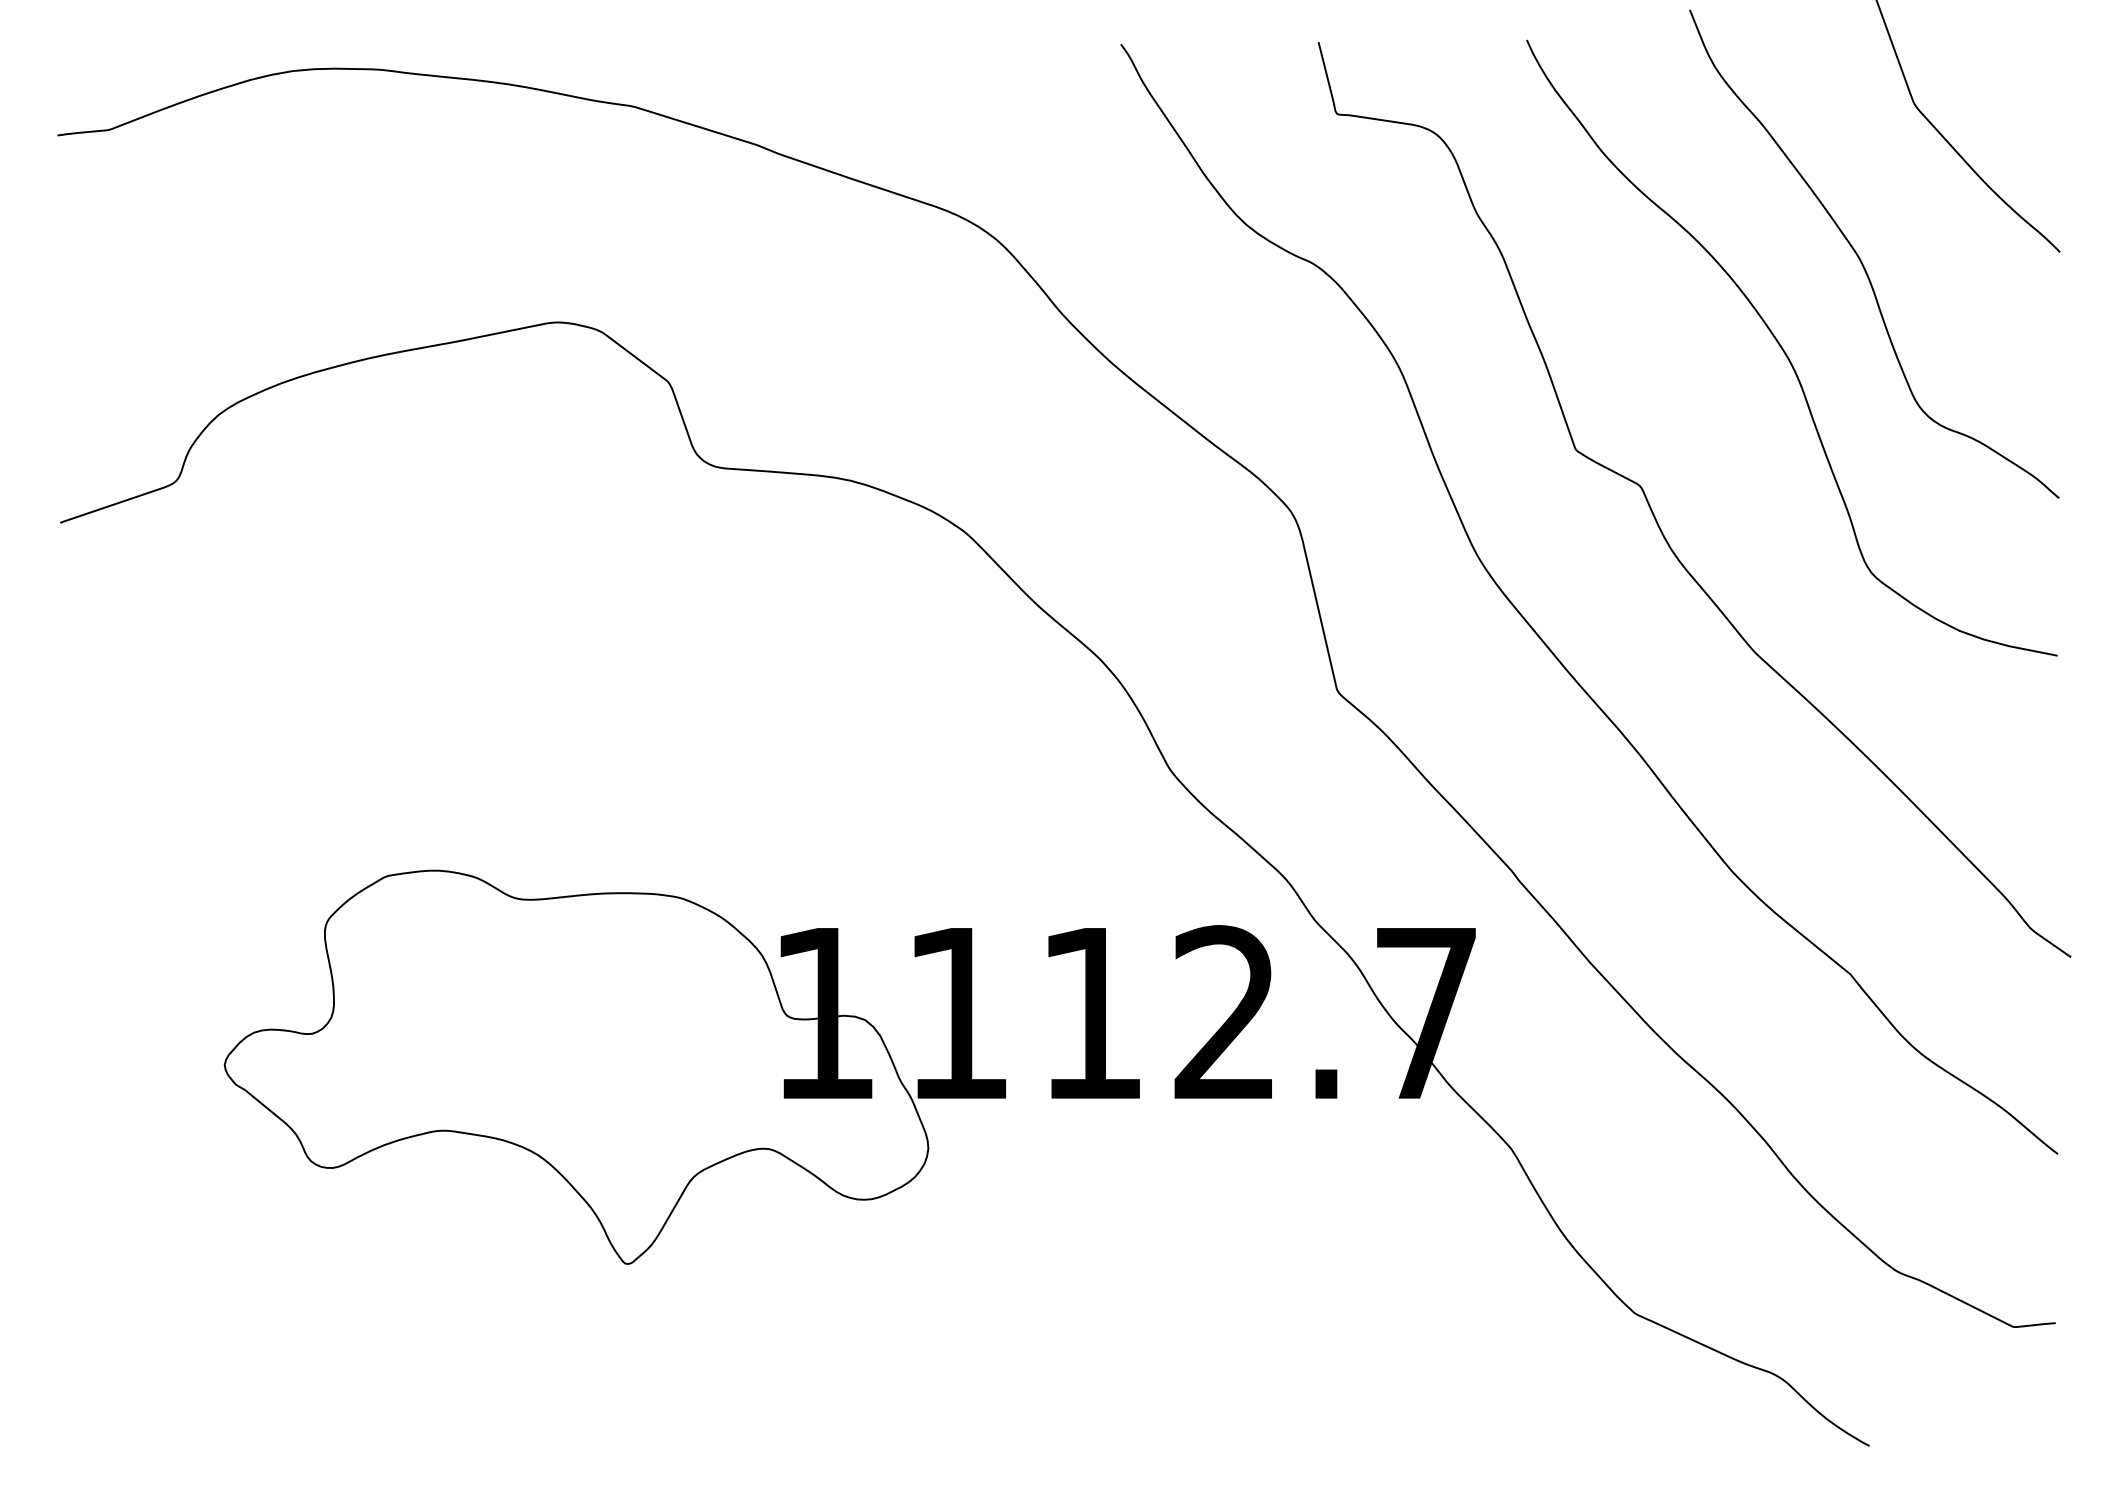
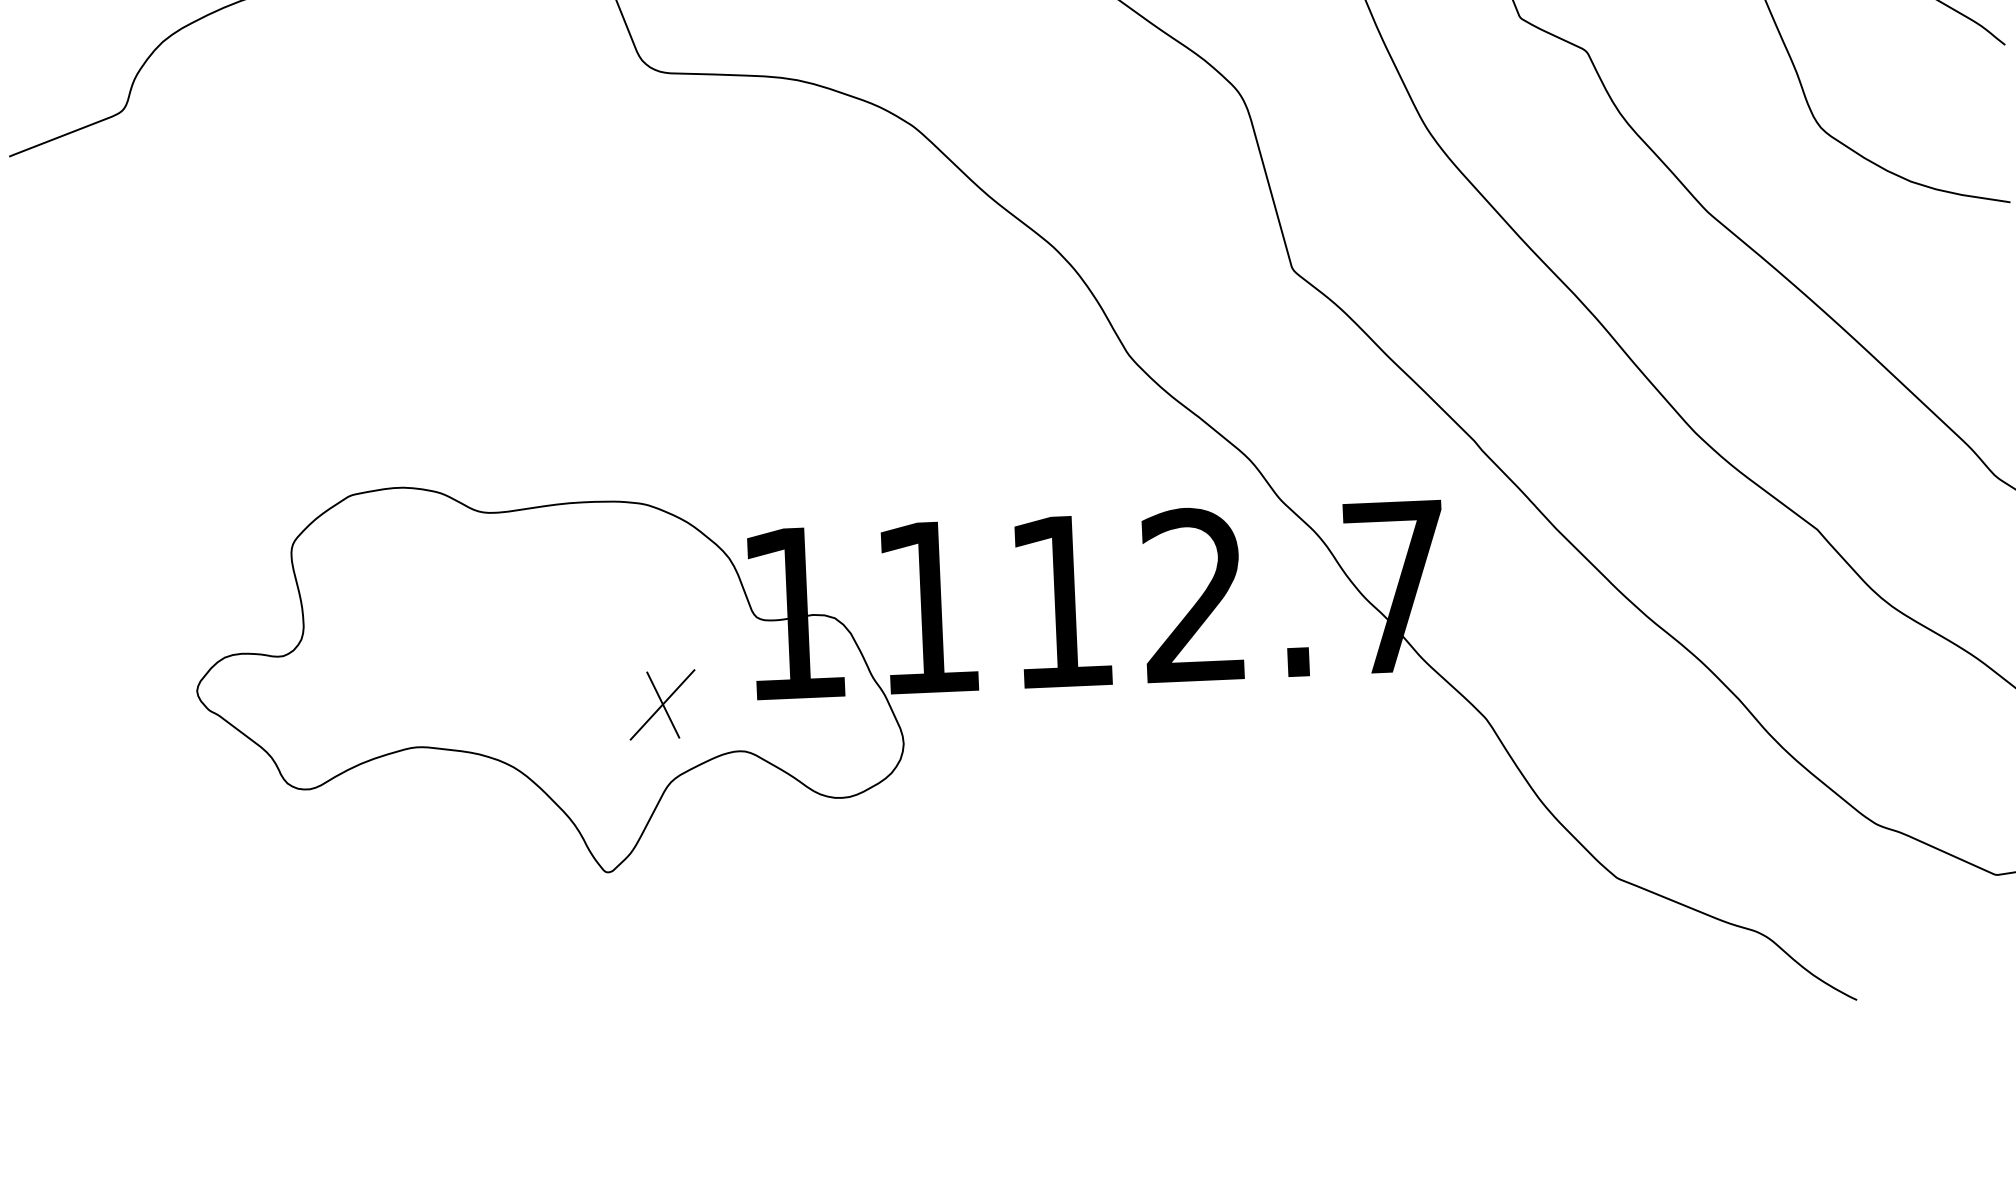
part: (688, 1098) -> (661, 704), added

